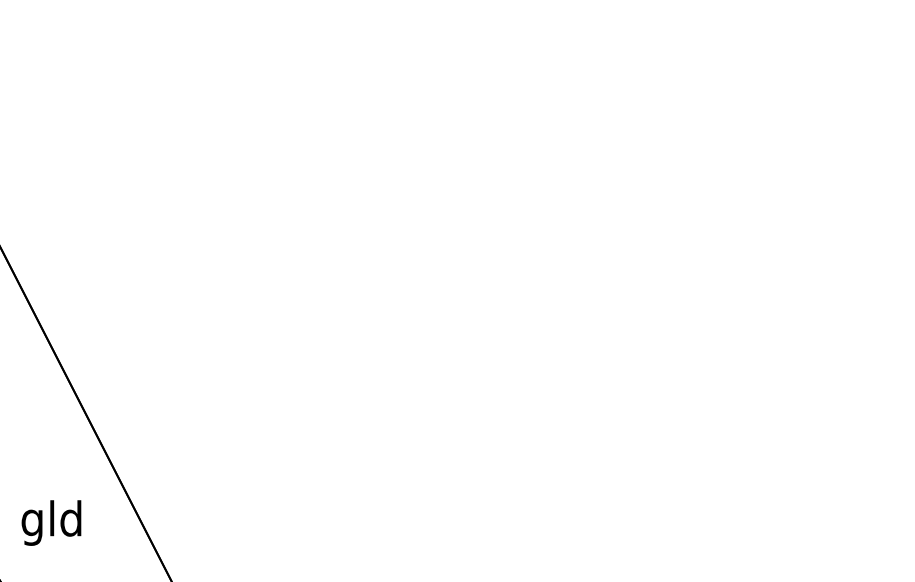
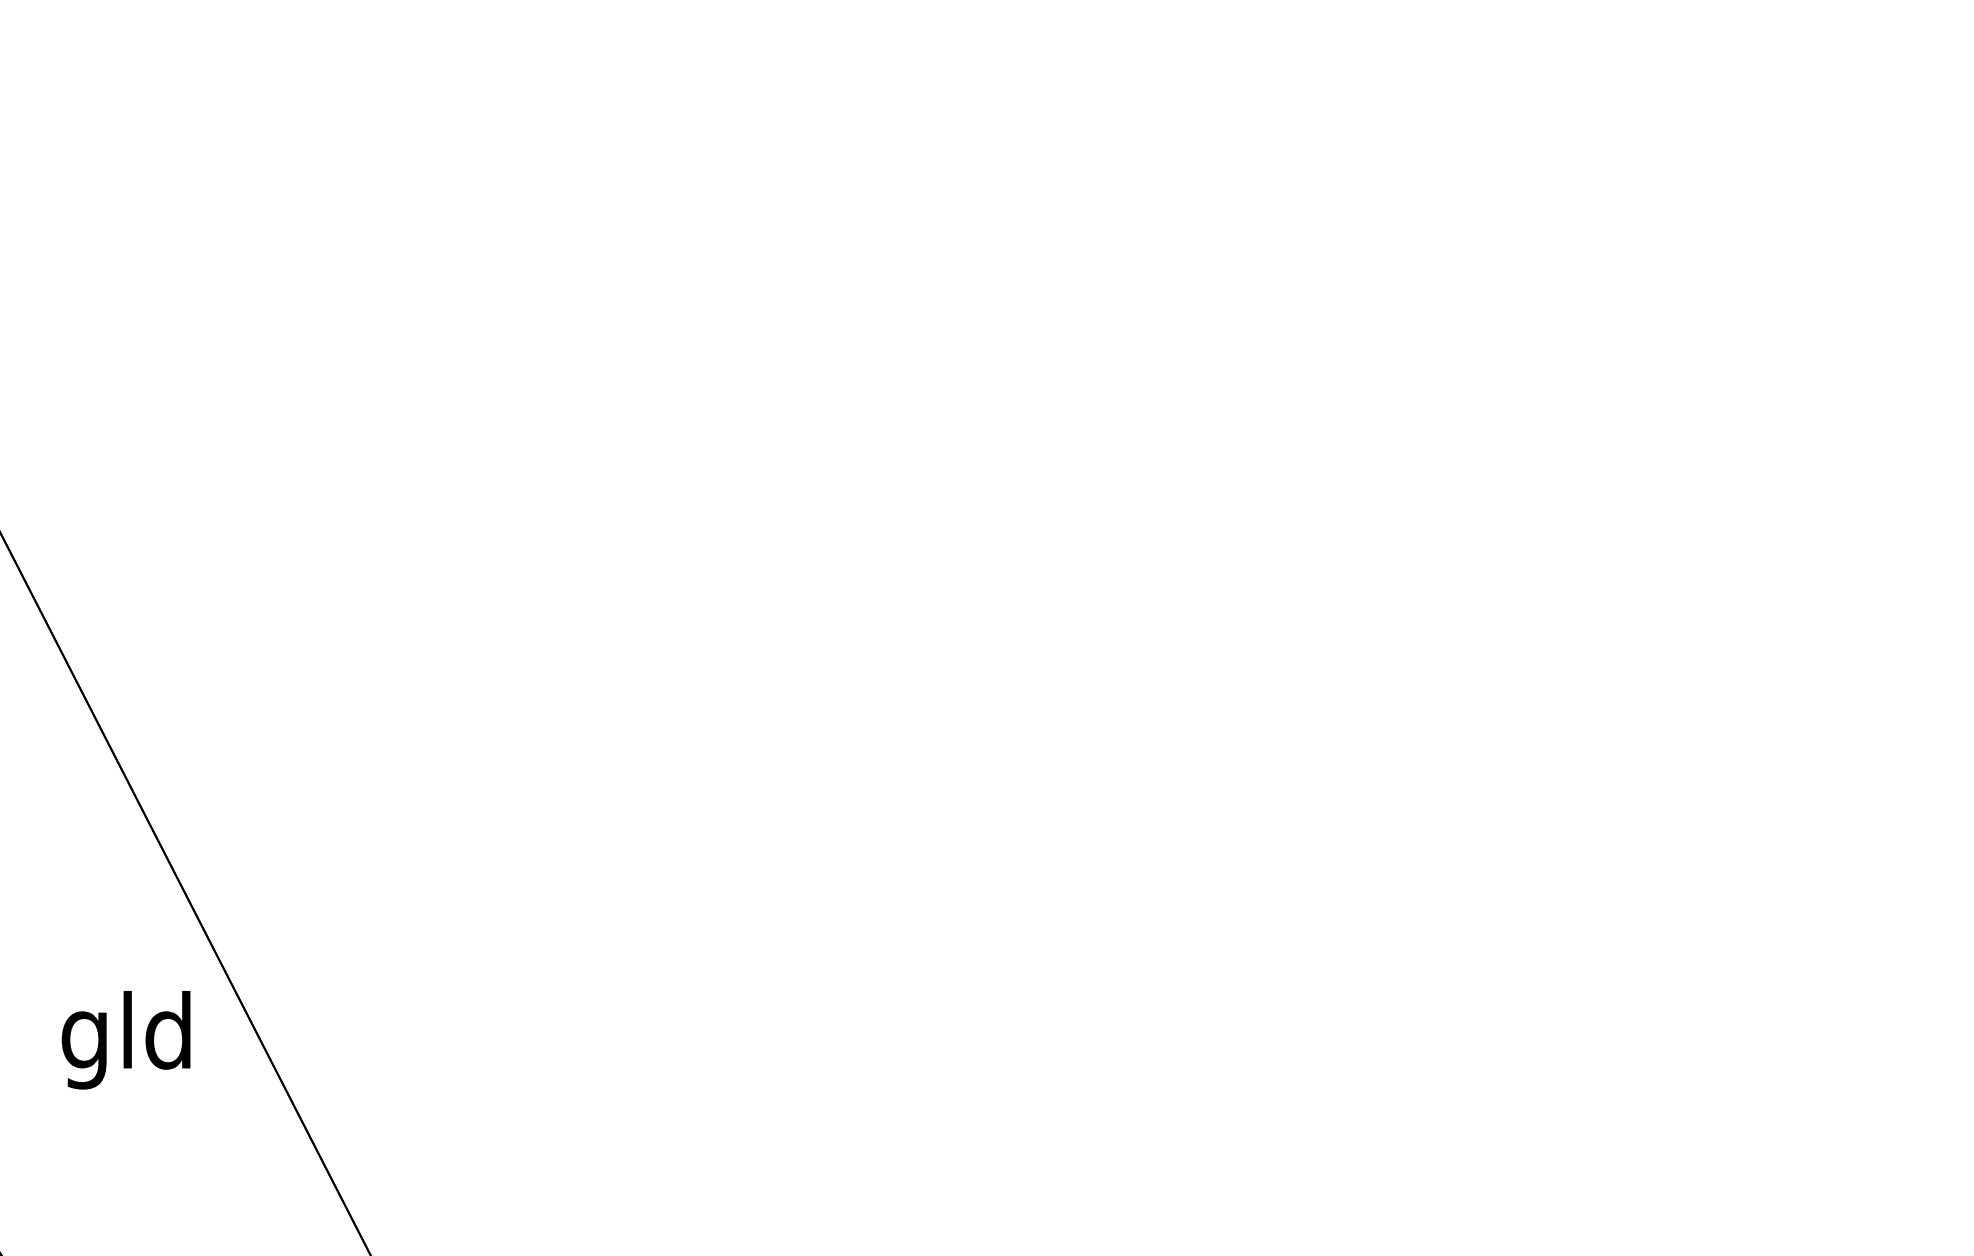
text: (51, 522) -> (126, 1038), moved

